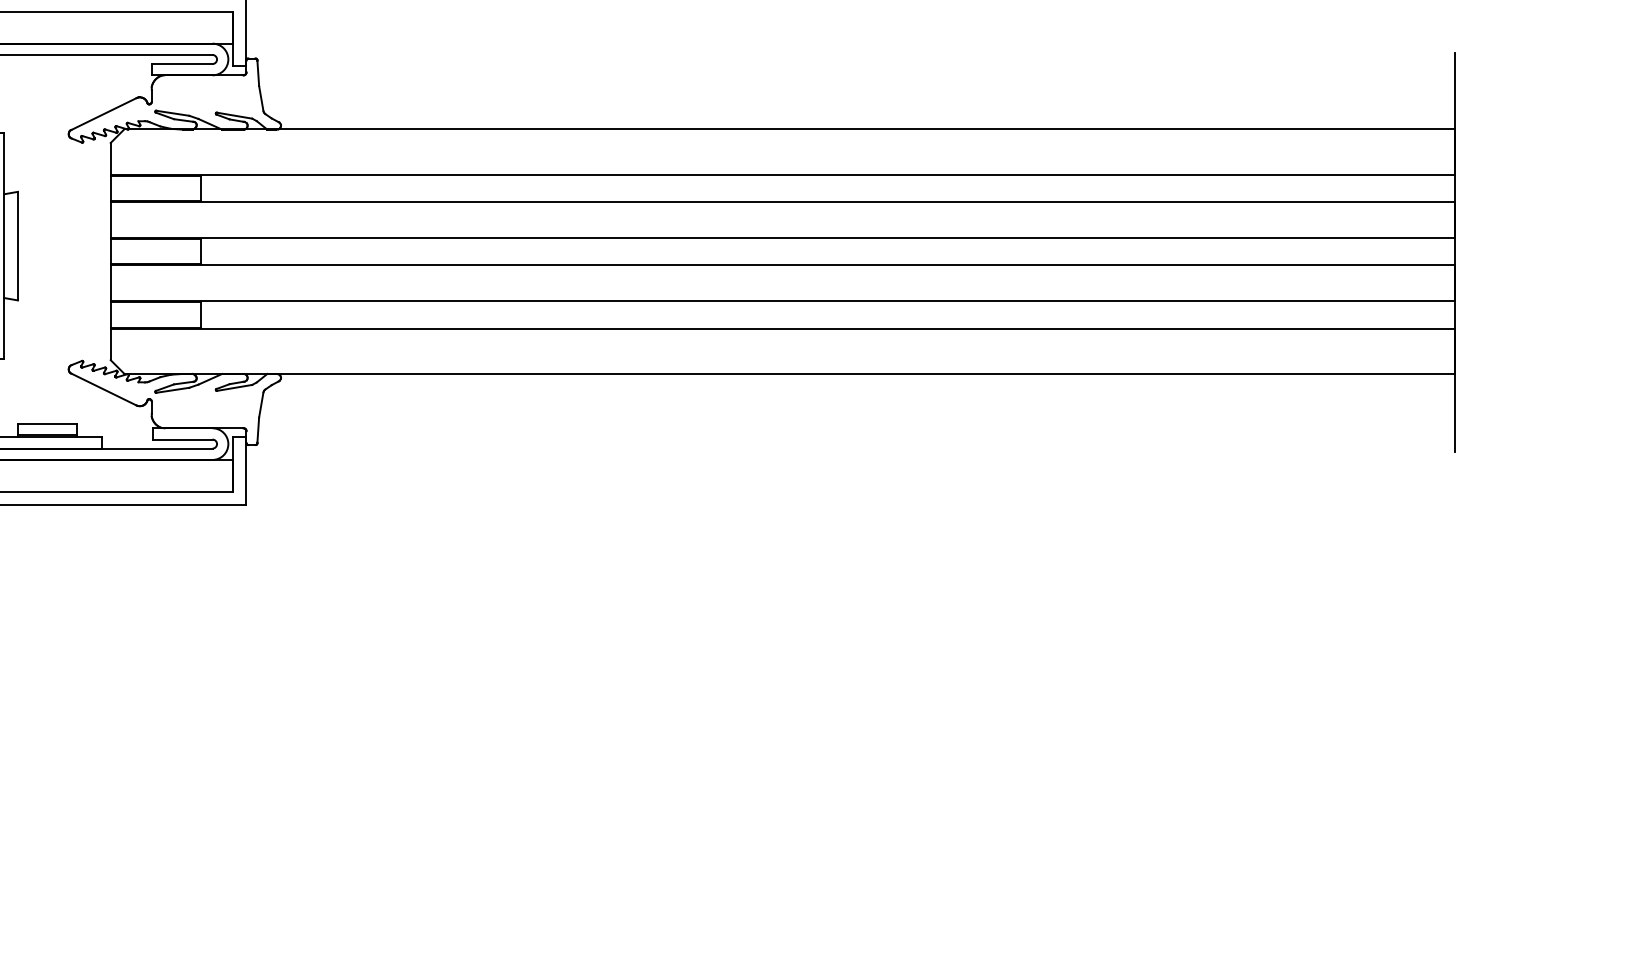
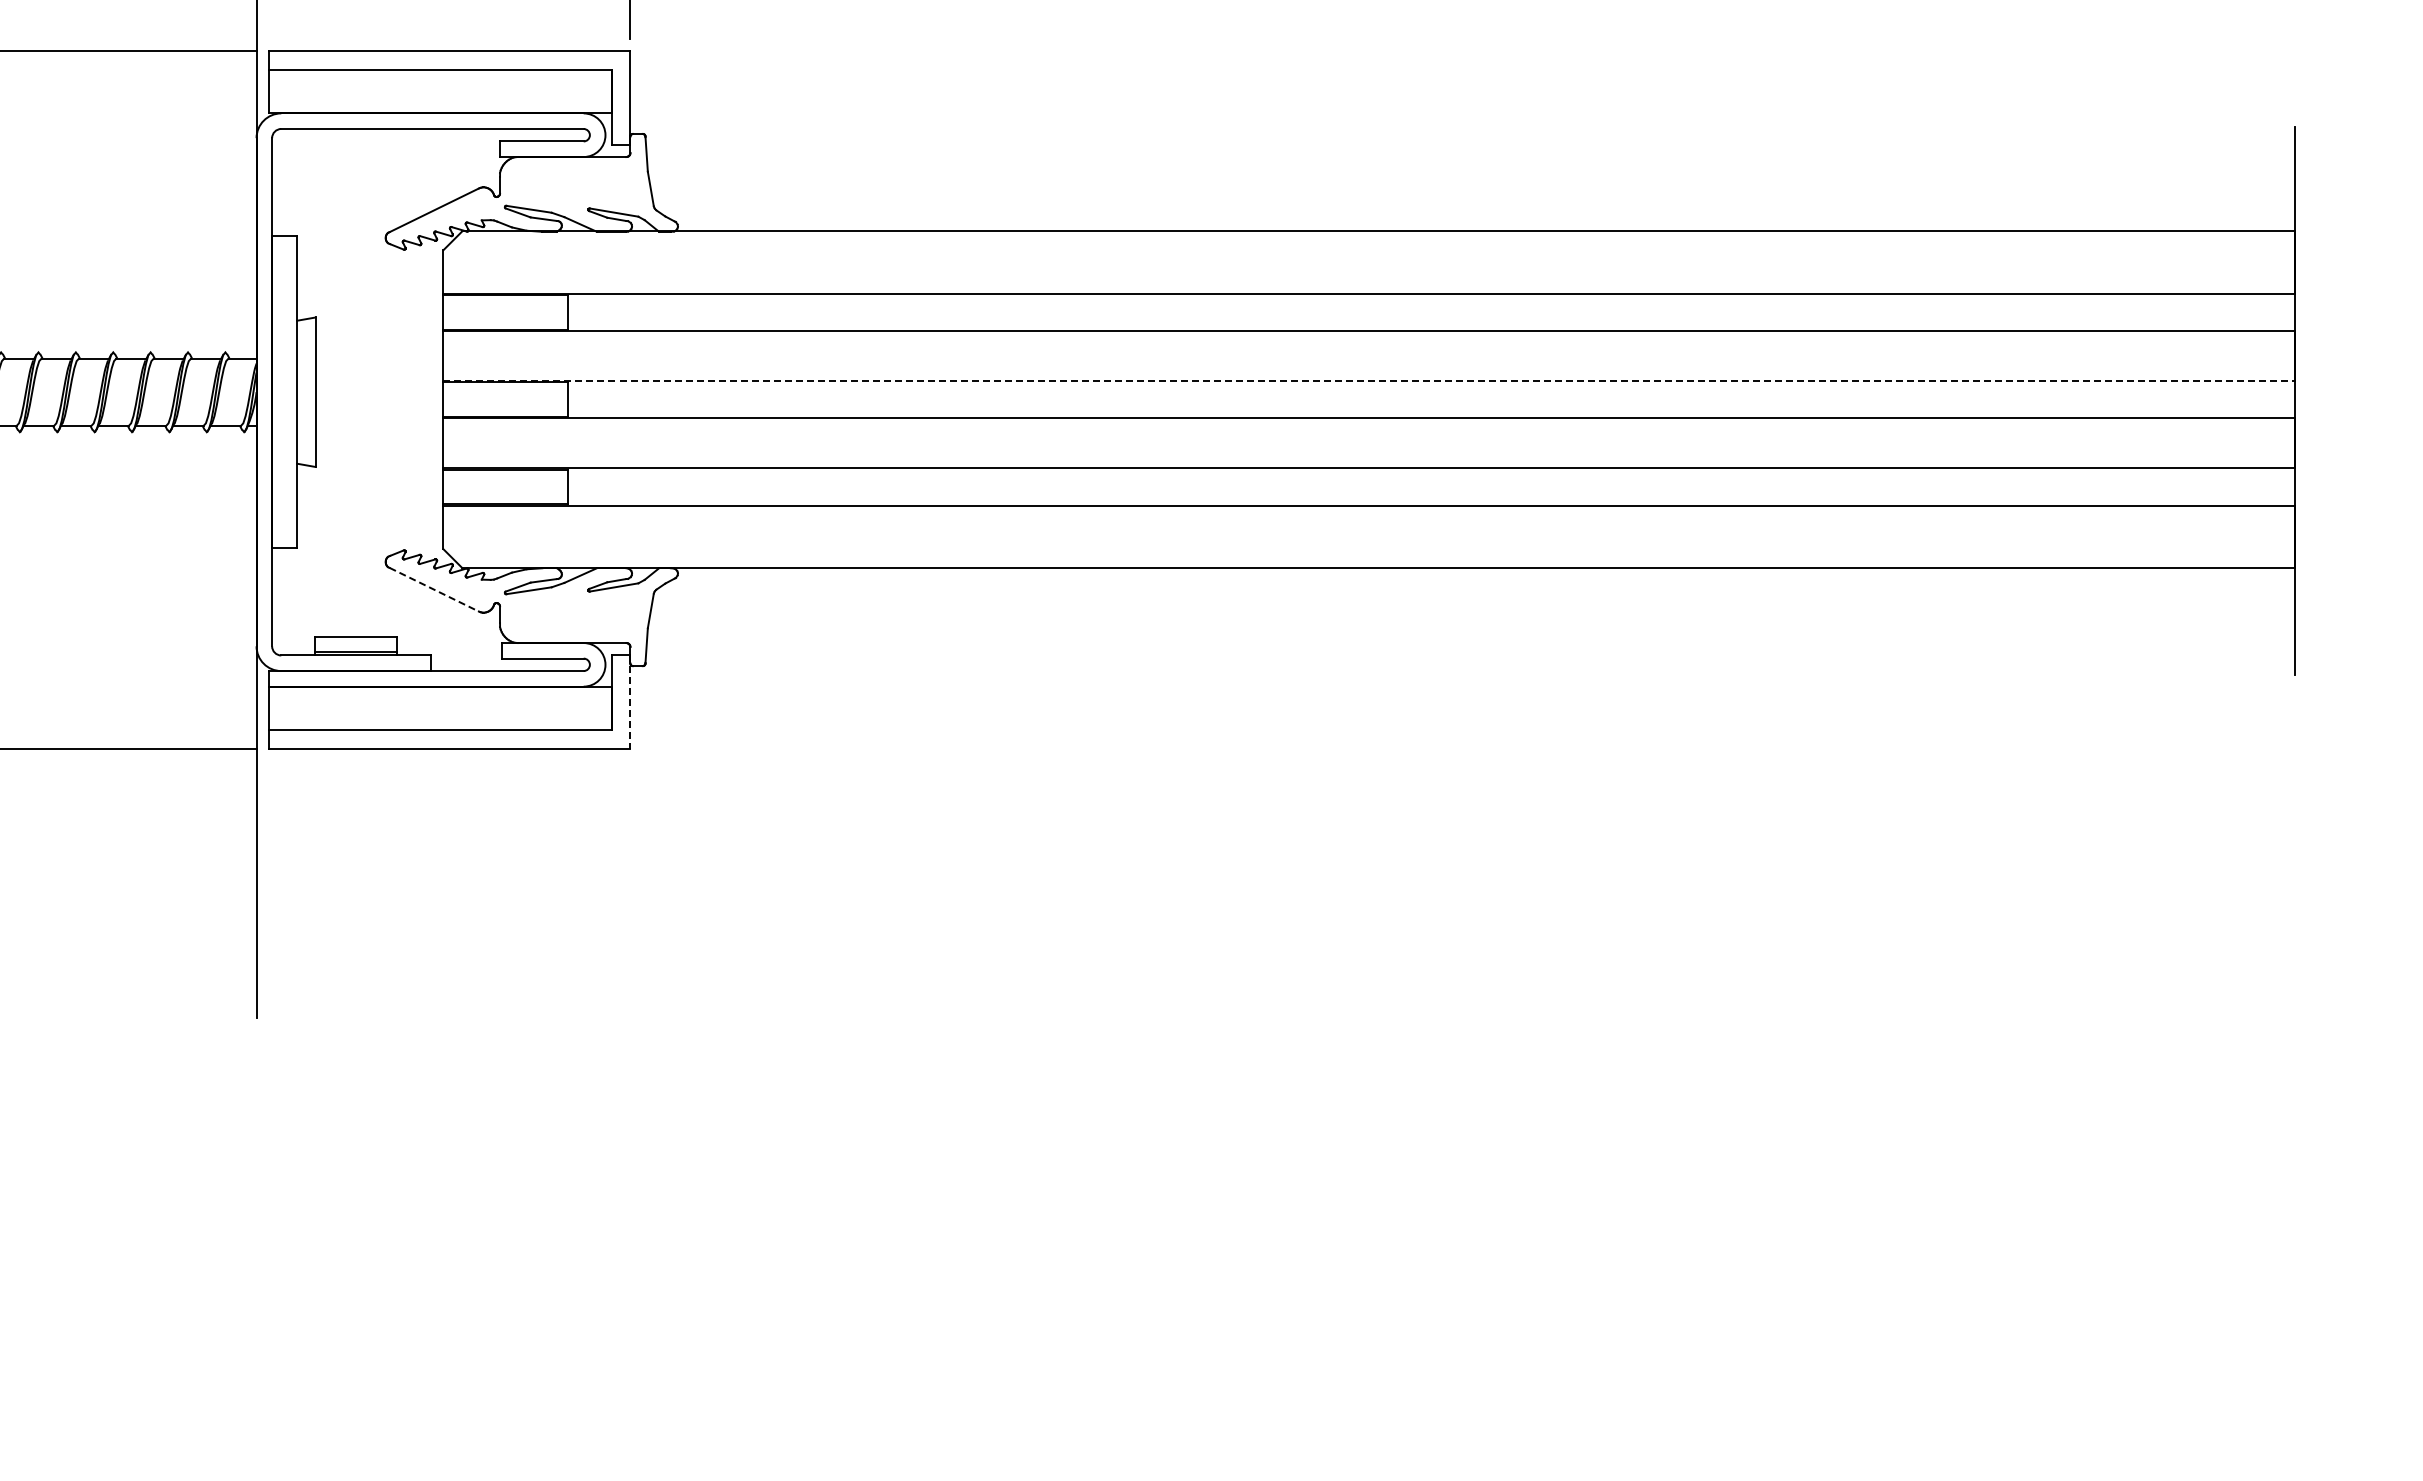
line: (783, 238) -> (1369, 381), solid -> dashed
line: (104, 389) -> (434, 589), solid -> dashed
line: (246, 471) -> (630, 702), solid -> dashed

